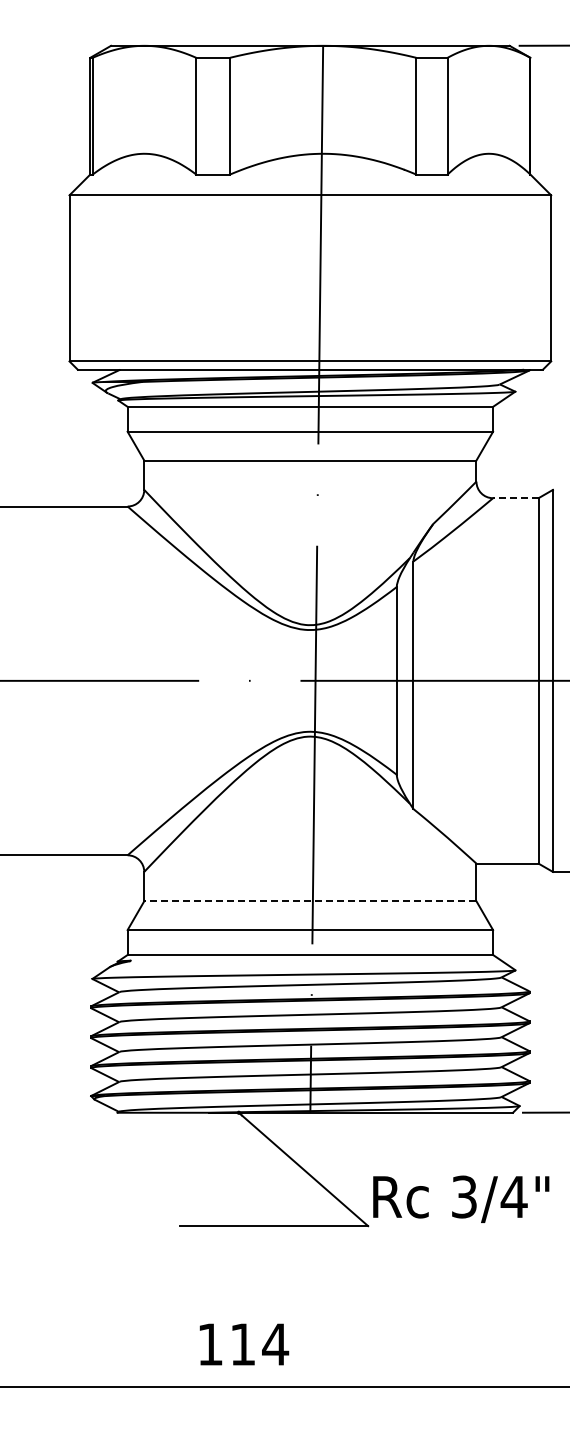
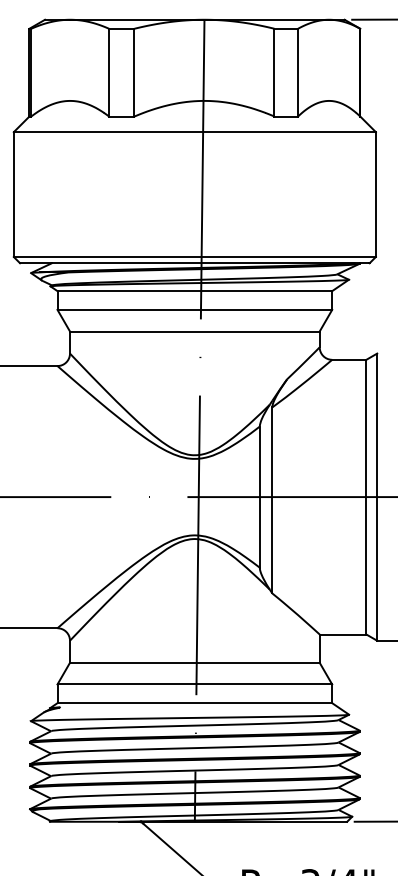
line: (515, 498) -> (349, 360), dashed -> solid
line: (309, 901) -> (194, 662), dashed -> solid

